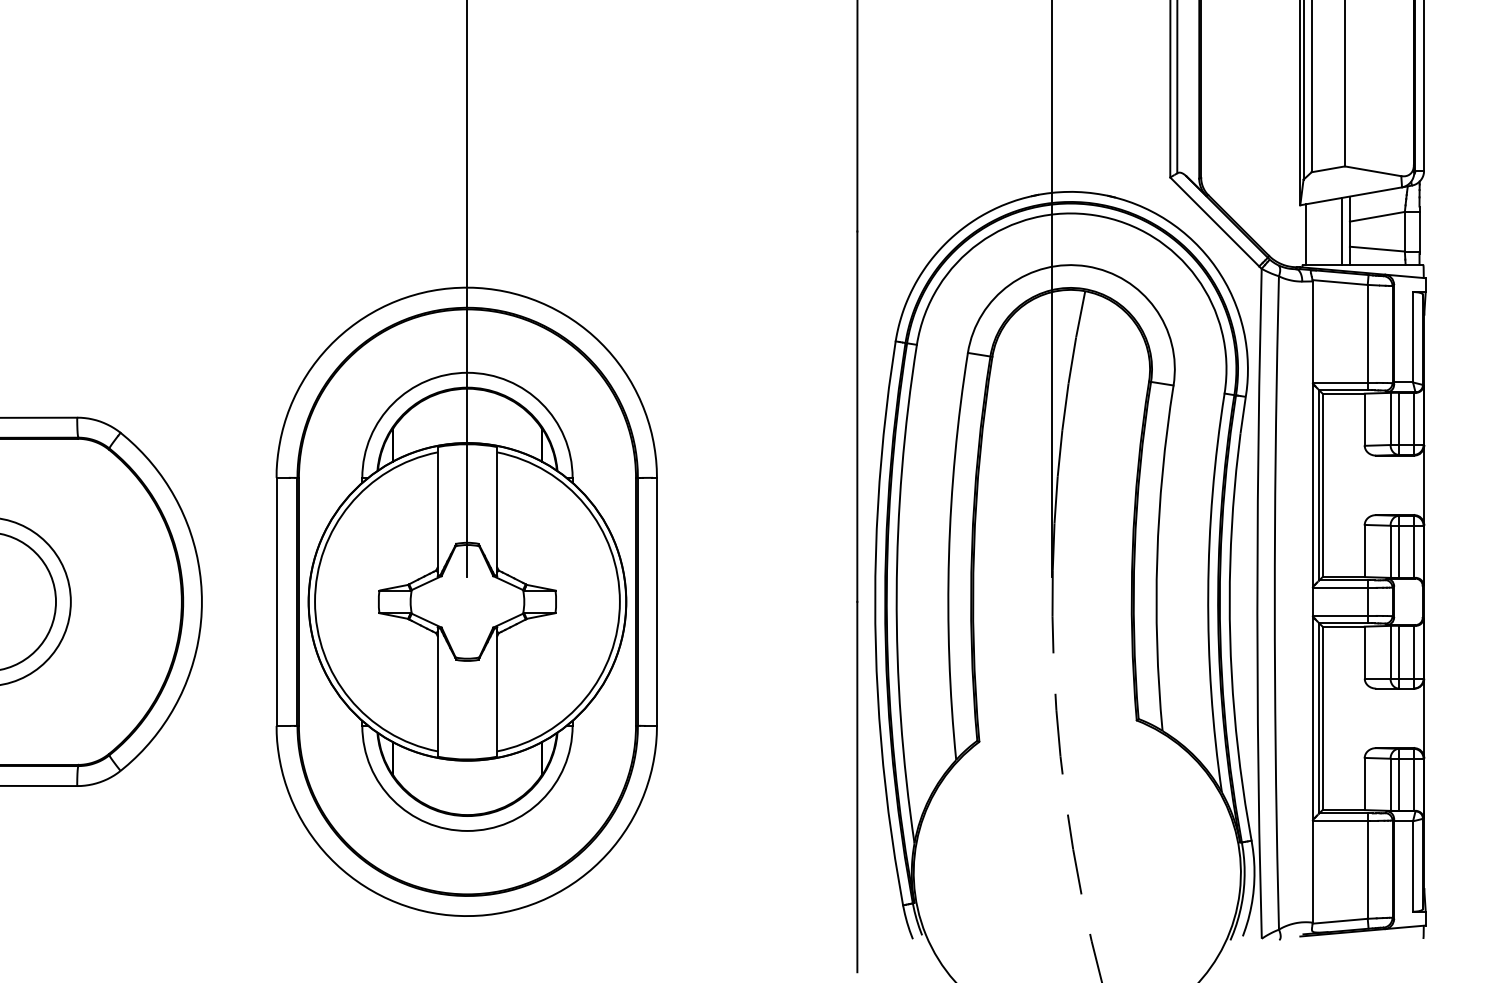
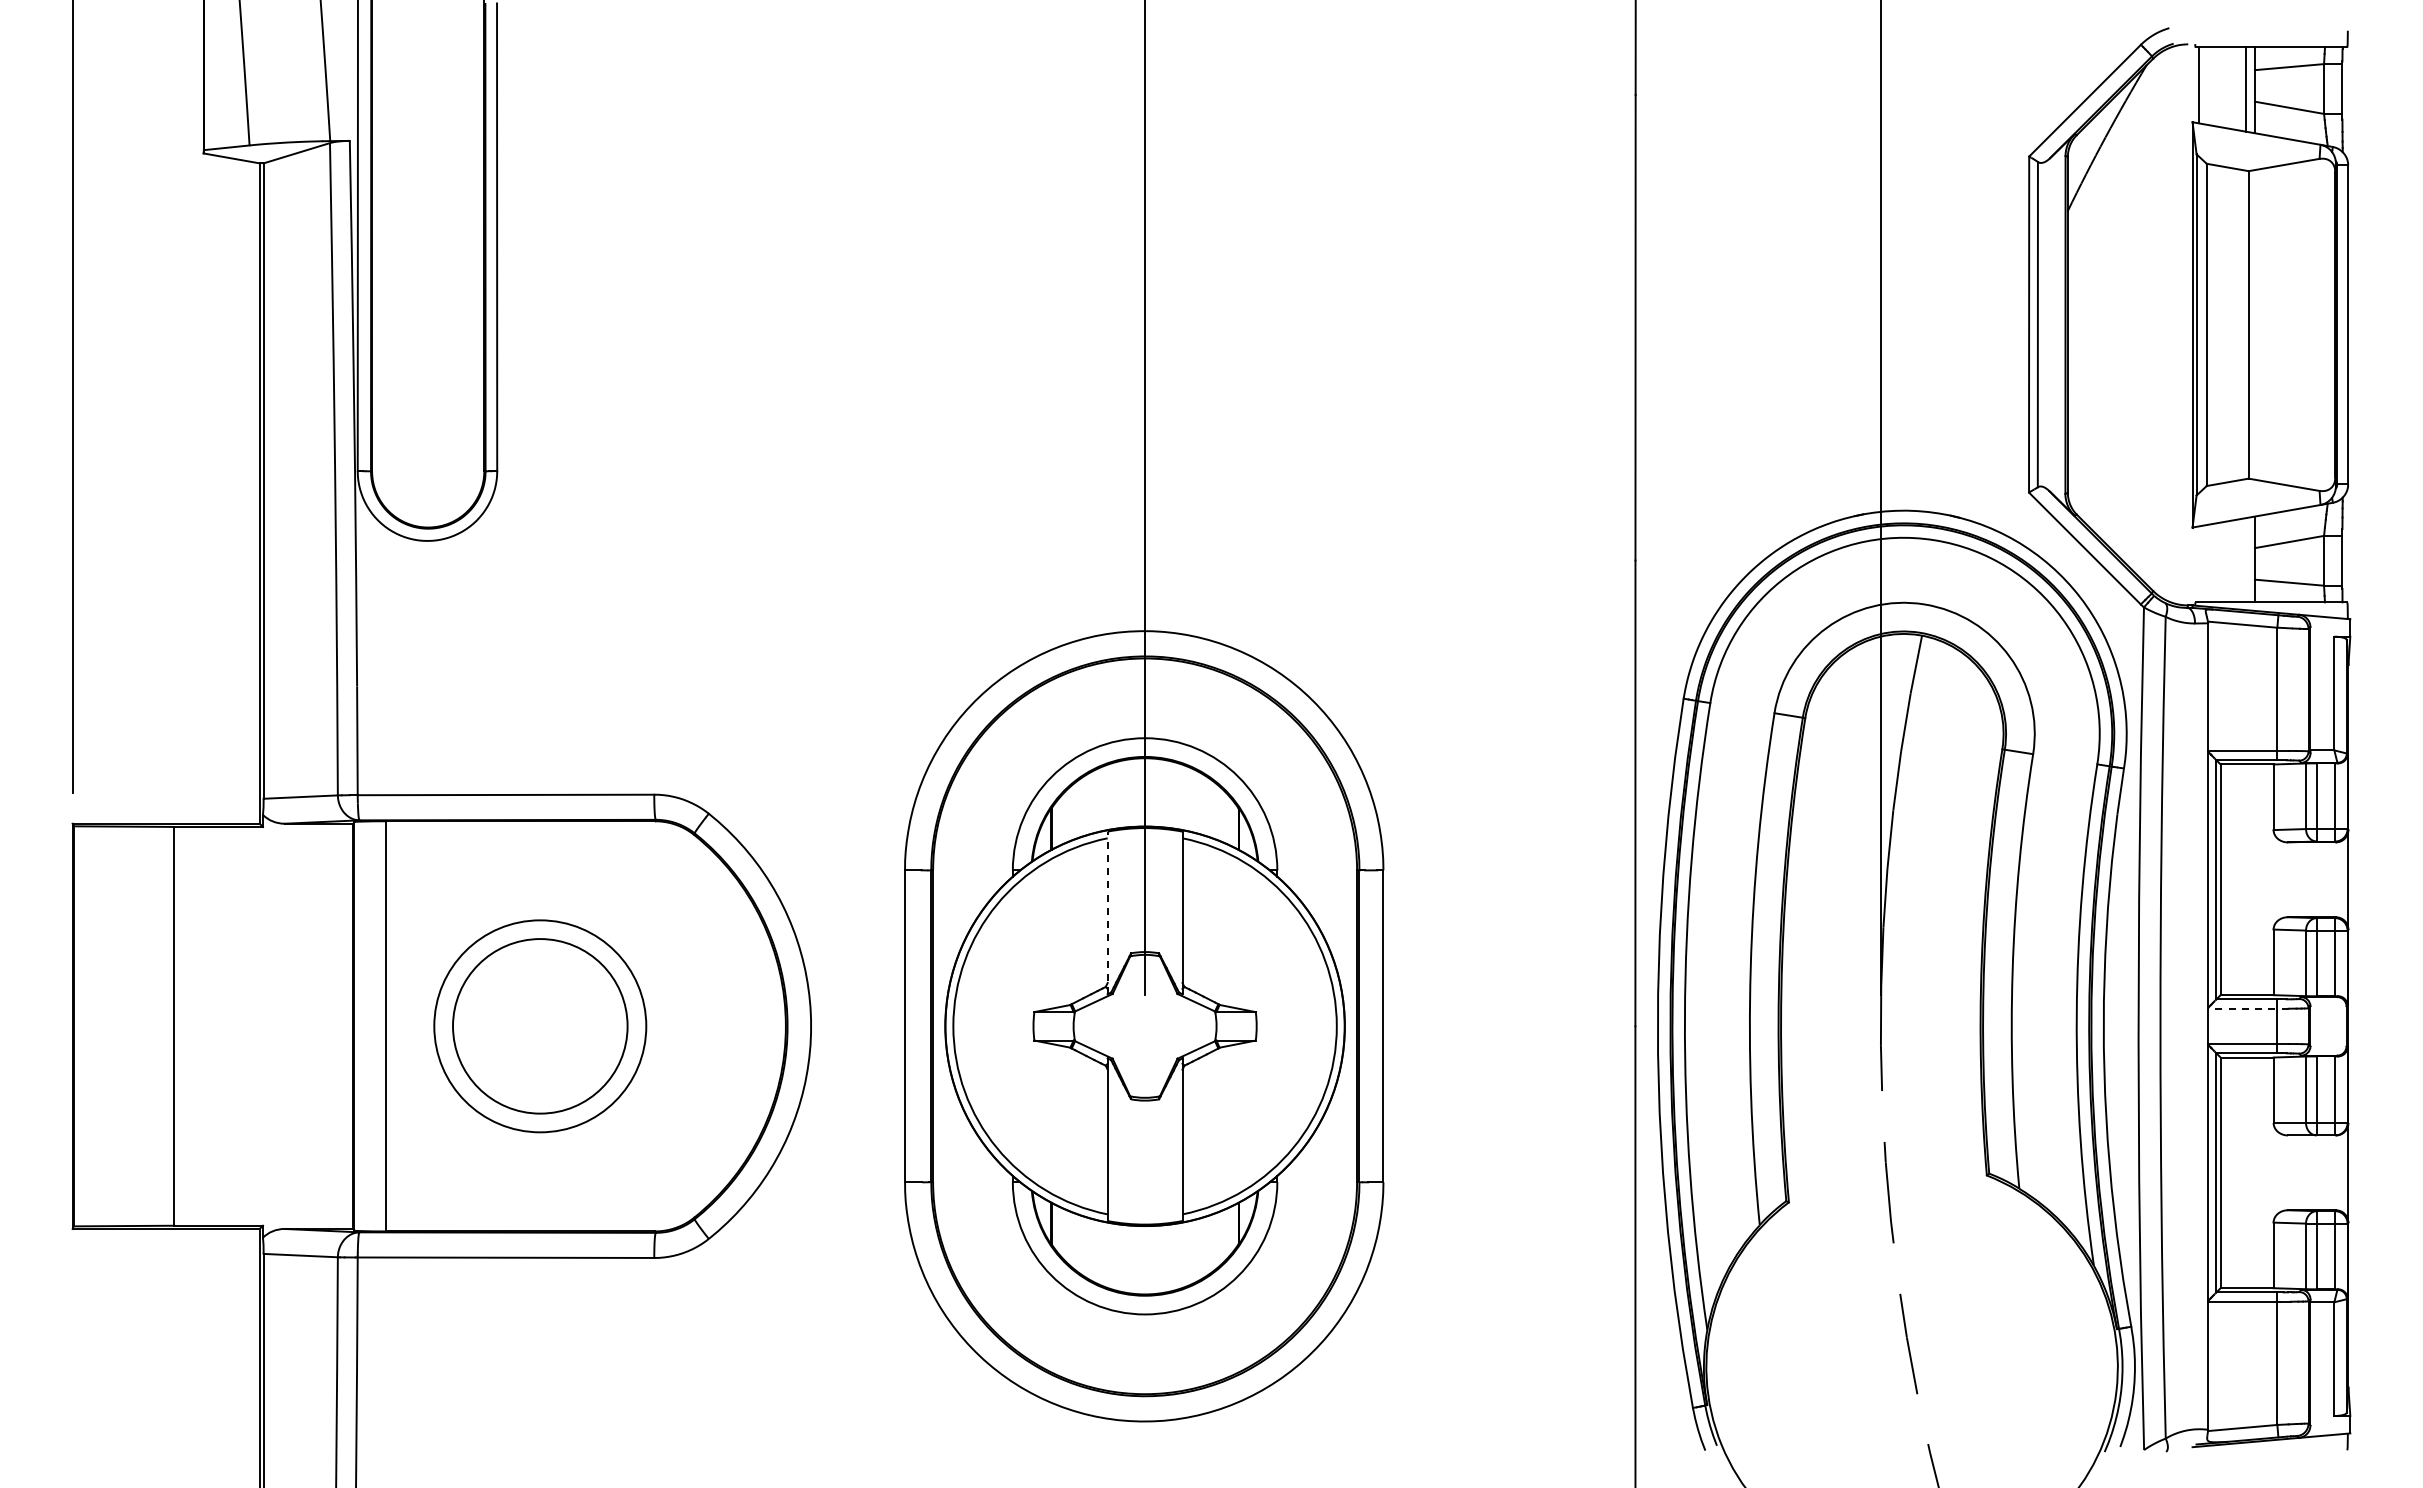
line: (1342, 231) -> (2245, 560), removed
line: (1305, 234) -> (2199, 564), removed
line: (437, 511) -> (1107, 912), solid -> dashed
line: (1343, 587) -> (2247, 1008), solid -> dashed

